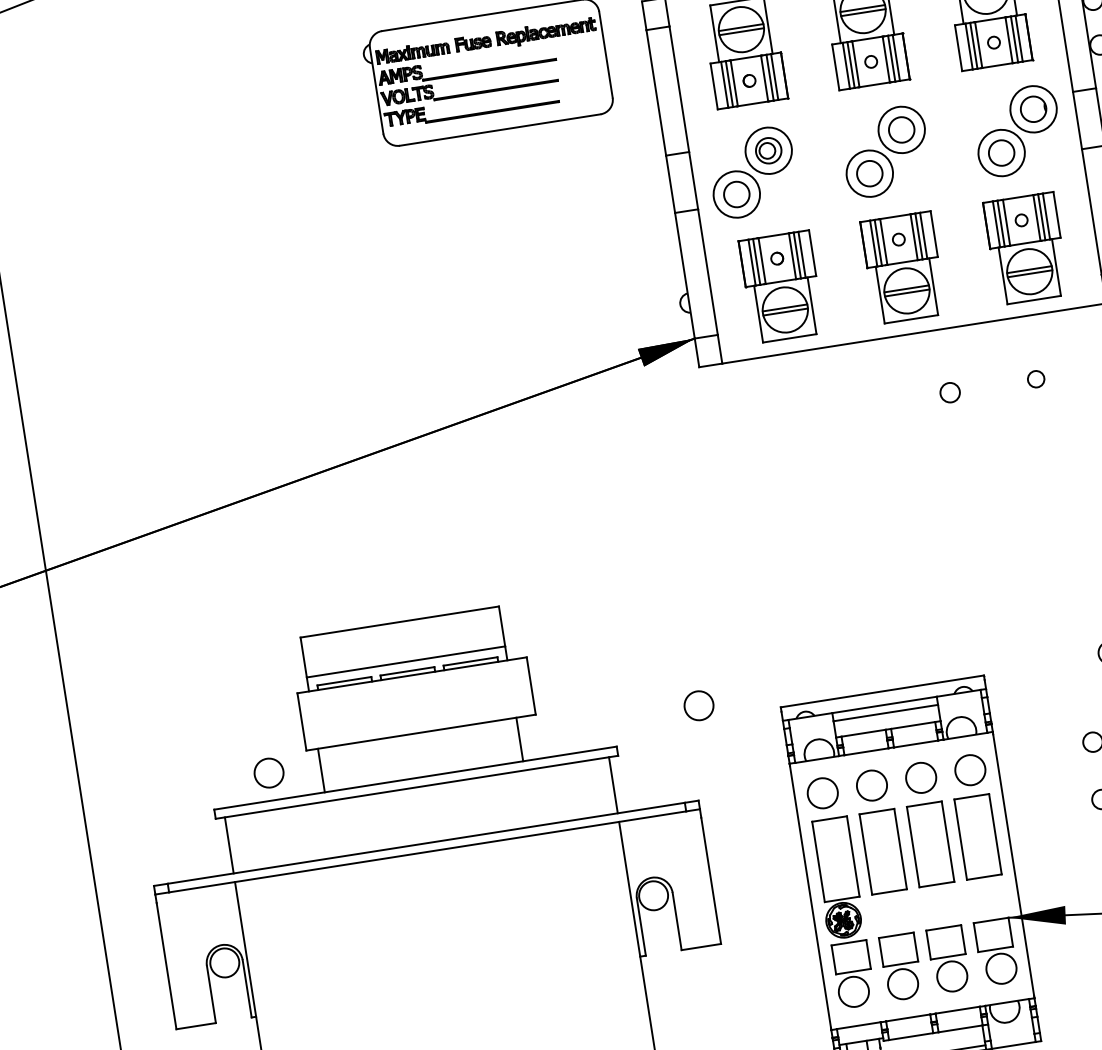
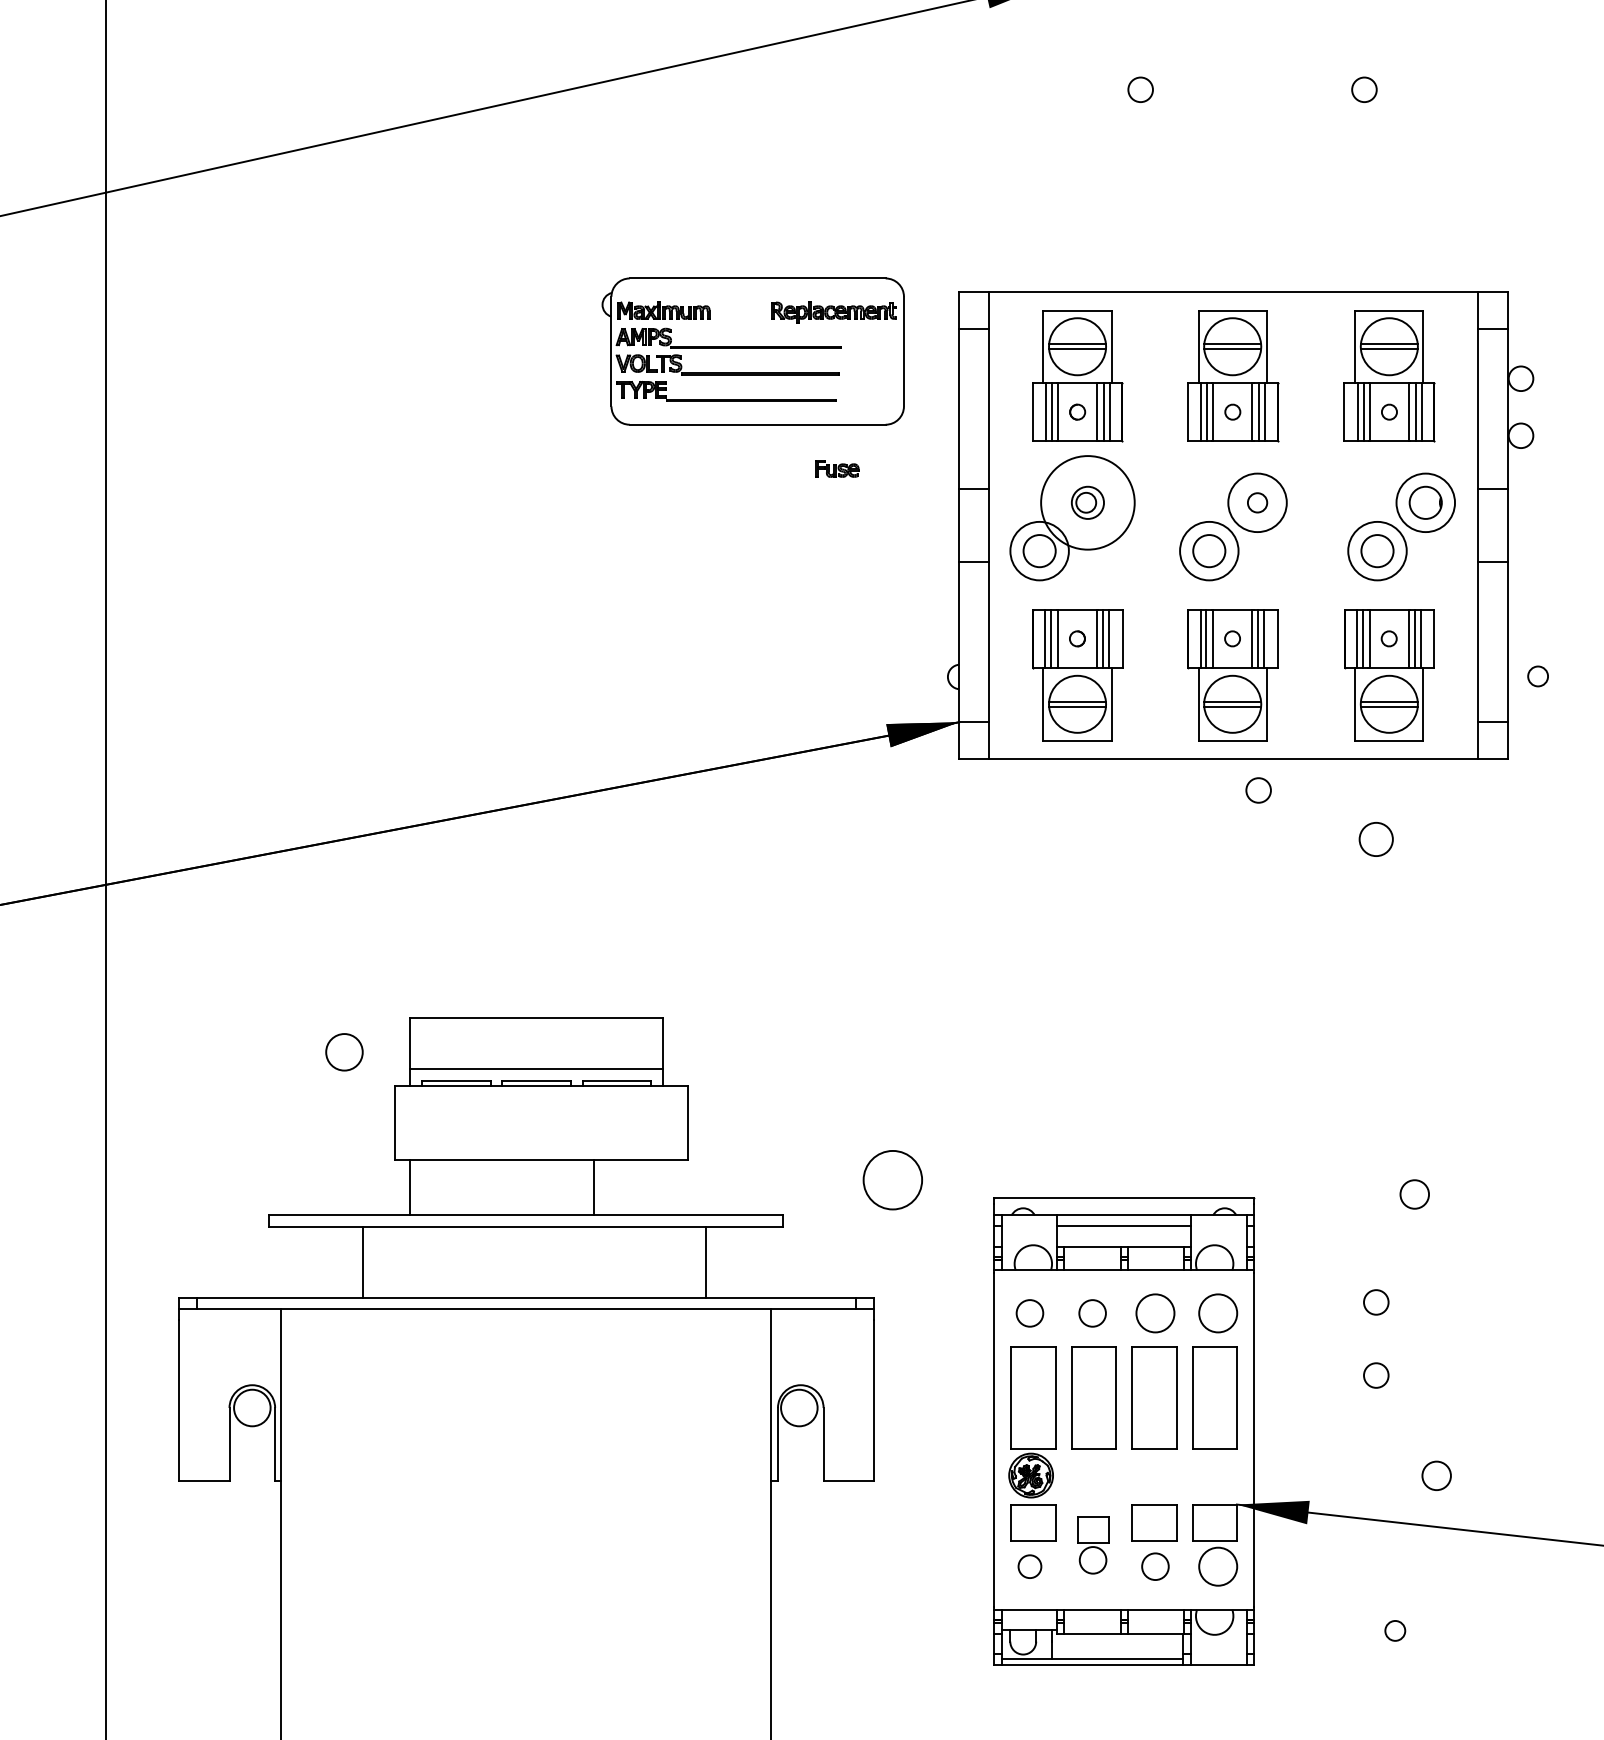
part: (473, 42) -> (837, 468), moved
circle: (901, 129) -> (1257, 502), size x0.6
circle: (768, 150) -> (1087, 502), size x1.6
circle: (1036, 379) -> (1376, 839), size x1.6
circle: (950, 392) -> (1258, 790), moved
circle: (698, 705) -> (892, 1180), size x1.6
line: (520, 739) -> (594, 1187), moved
circle: (269, 773) -> (344, 1052), moved
line: (613, 785) -> (705, 1262), moved
circle: (871, 785) -> (1092, 1313), size x0.7
circle: (822, 793) -> (1029, 1313), size x0.7
line: (229, 845) -> (362, 1262), moved
part: (901, 967) -> (1093, 1545), size x0.7
circle: (952, 976) -> (1155, 1566), size x0.7
circle: (853, 991) -> (1029, 1566), size x0.6

